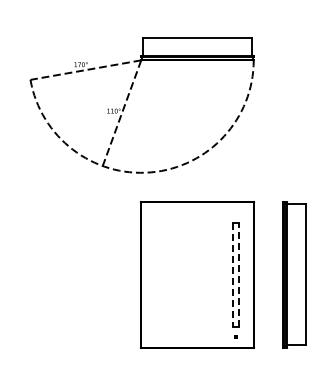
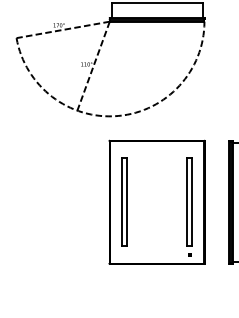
part: (158, 274) -> (124, 201), added
line: (239, 274) -> (192, 201), dashed -> solid
line: (233, 275) -> (187, 202), dashed -> solid

